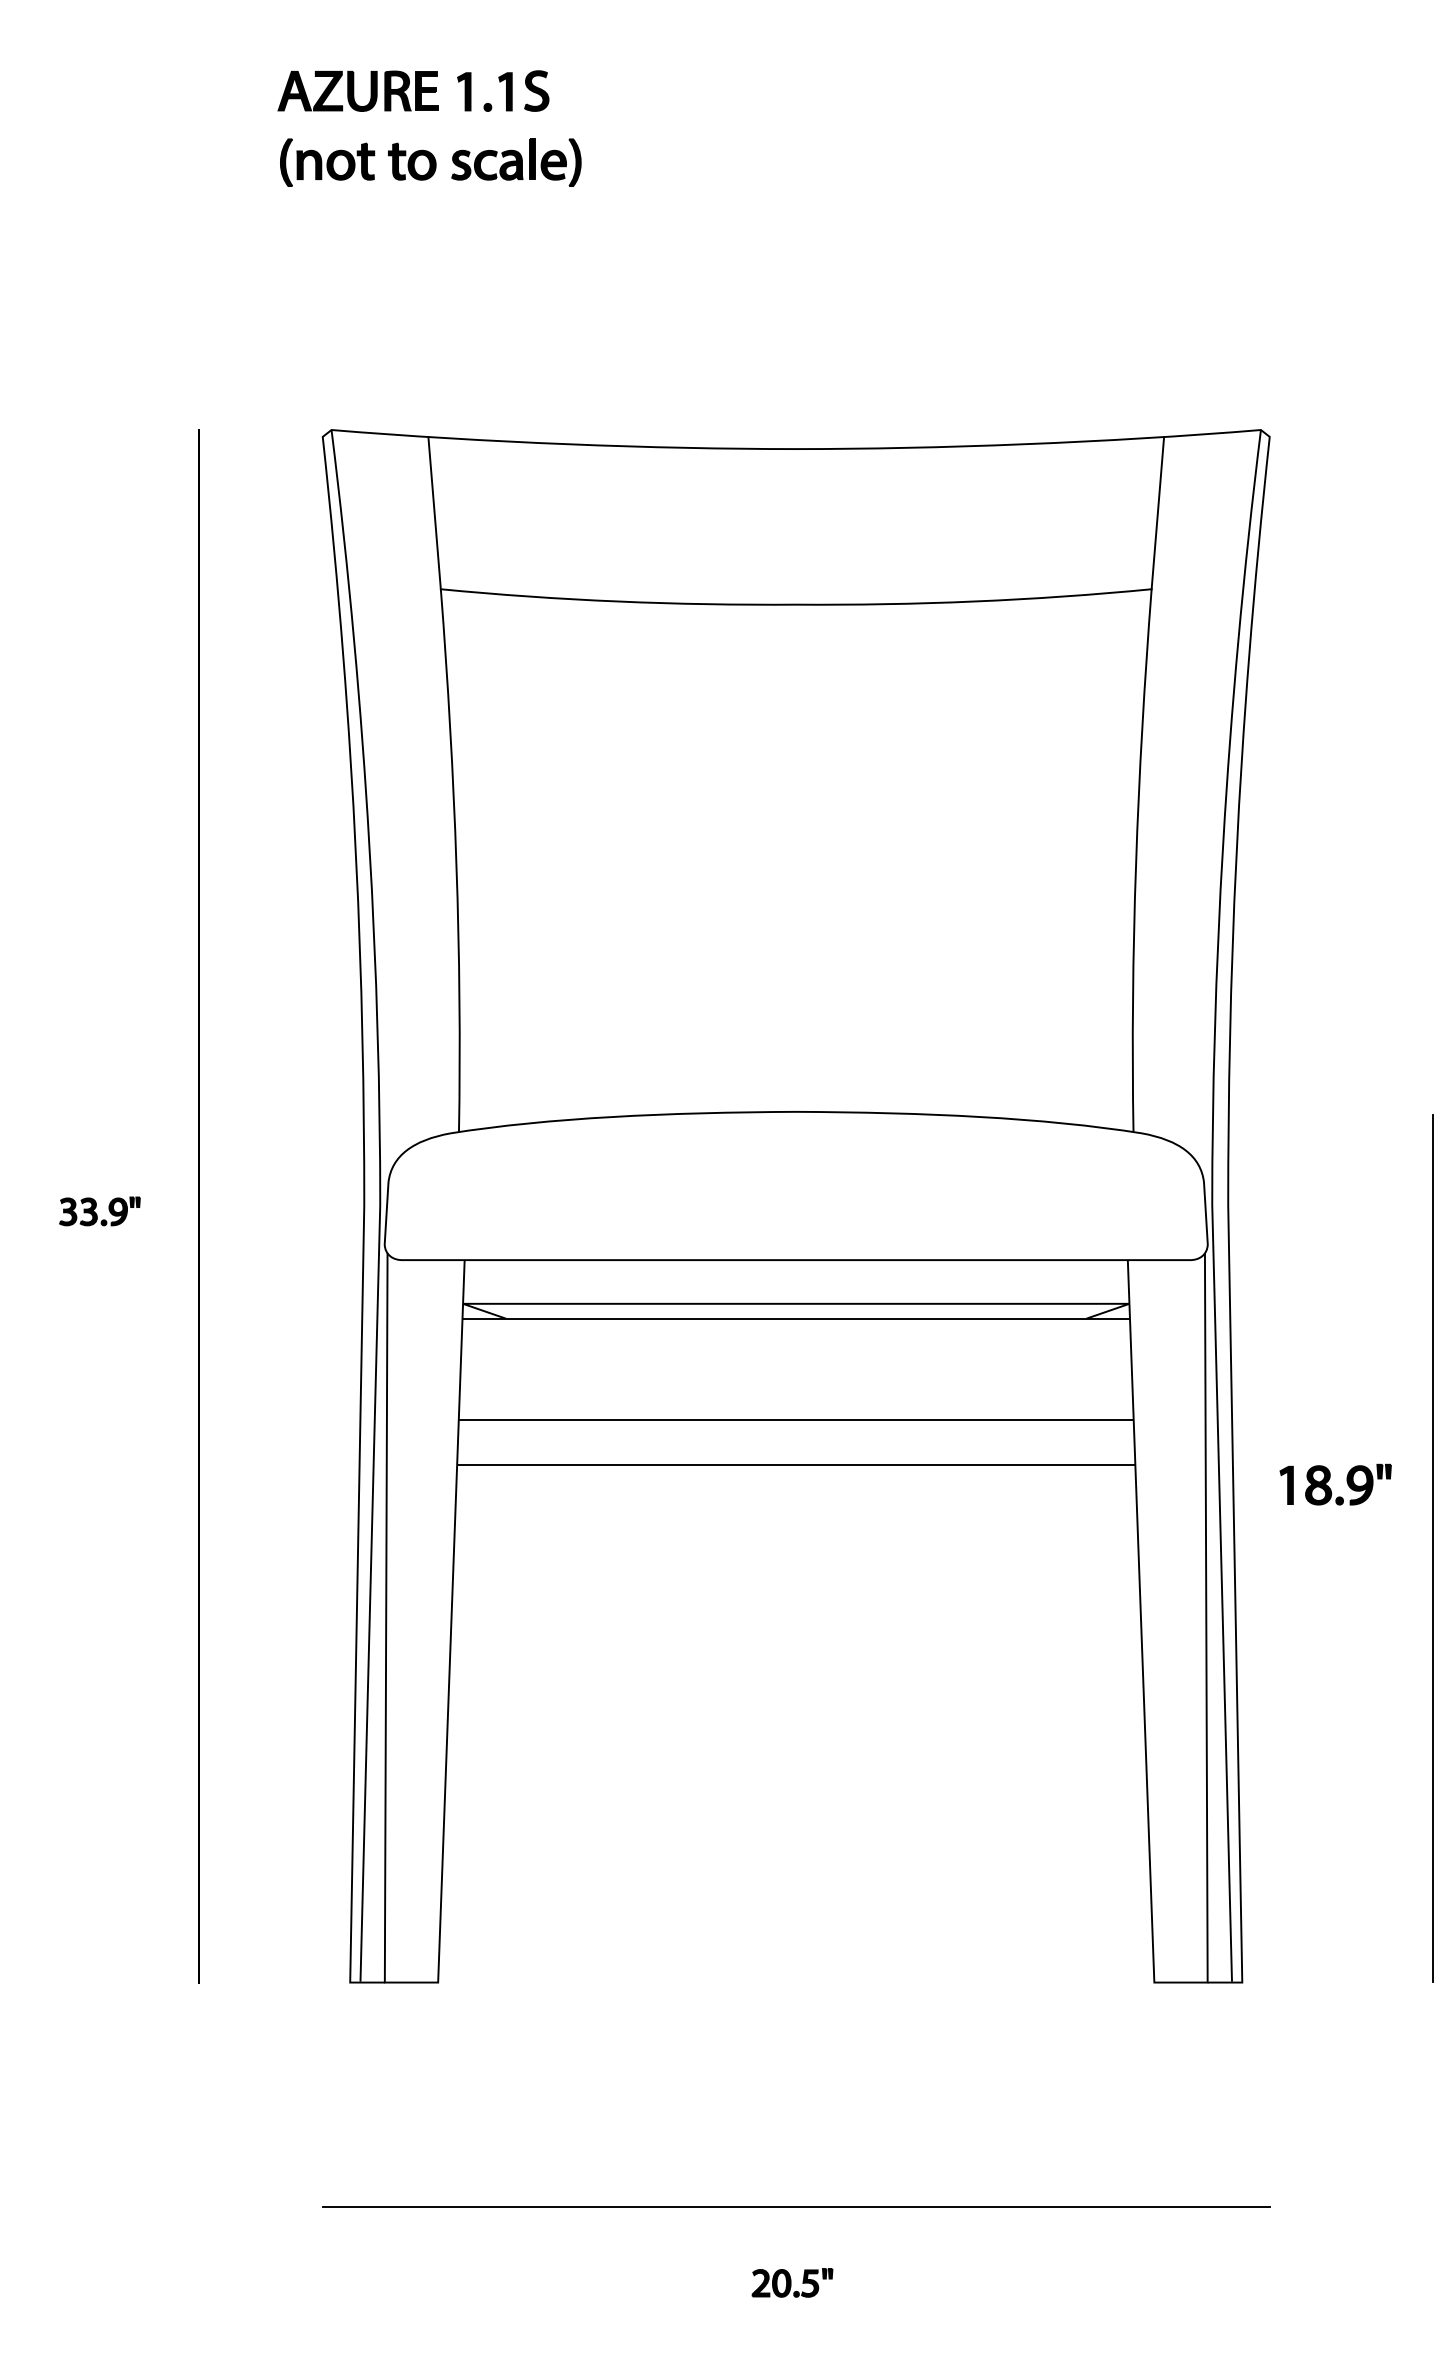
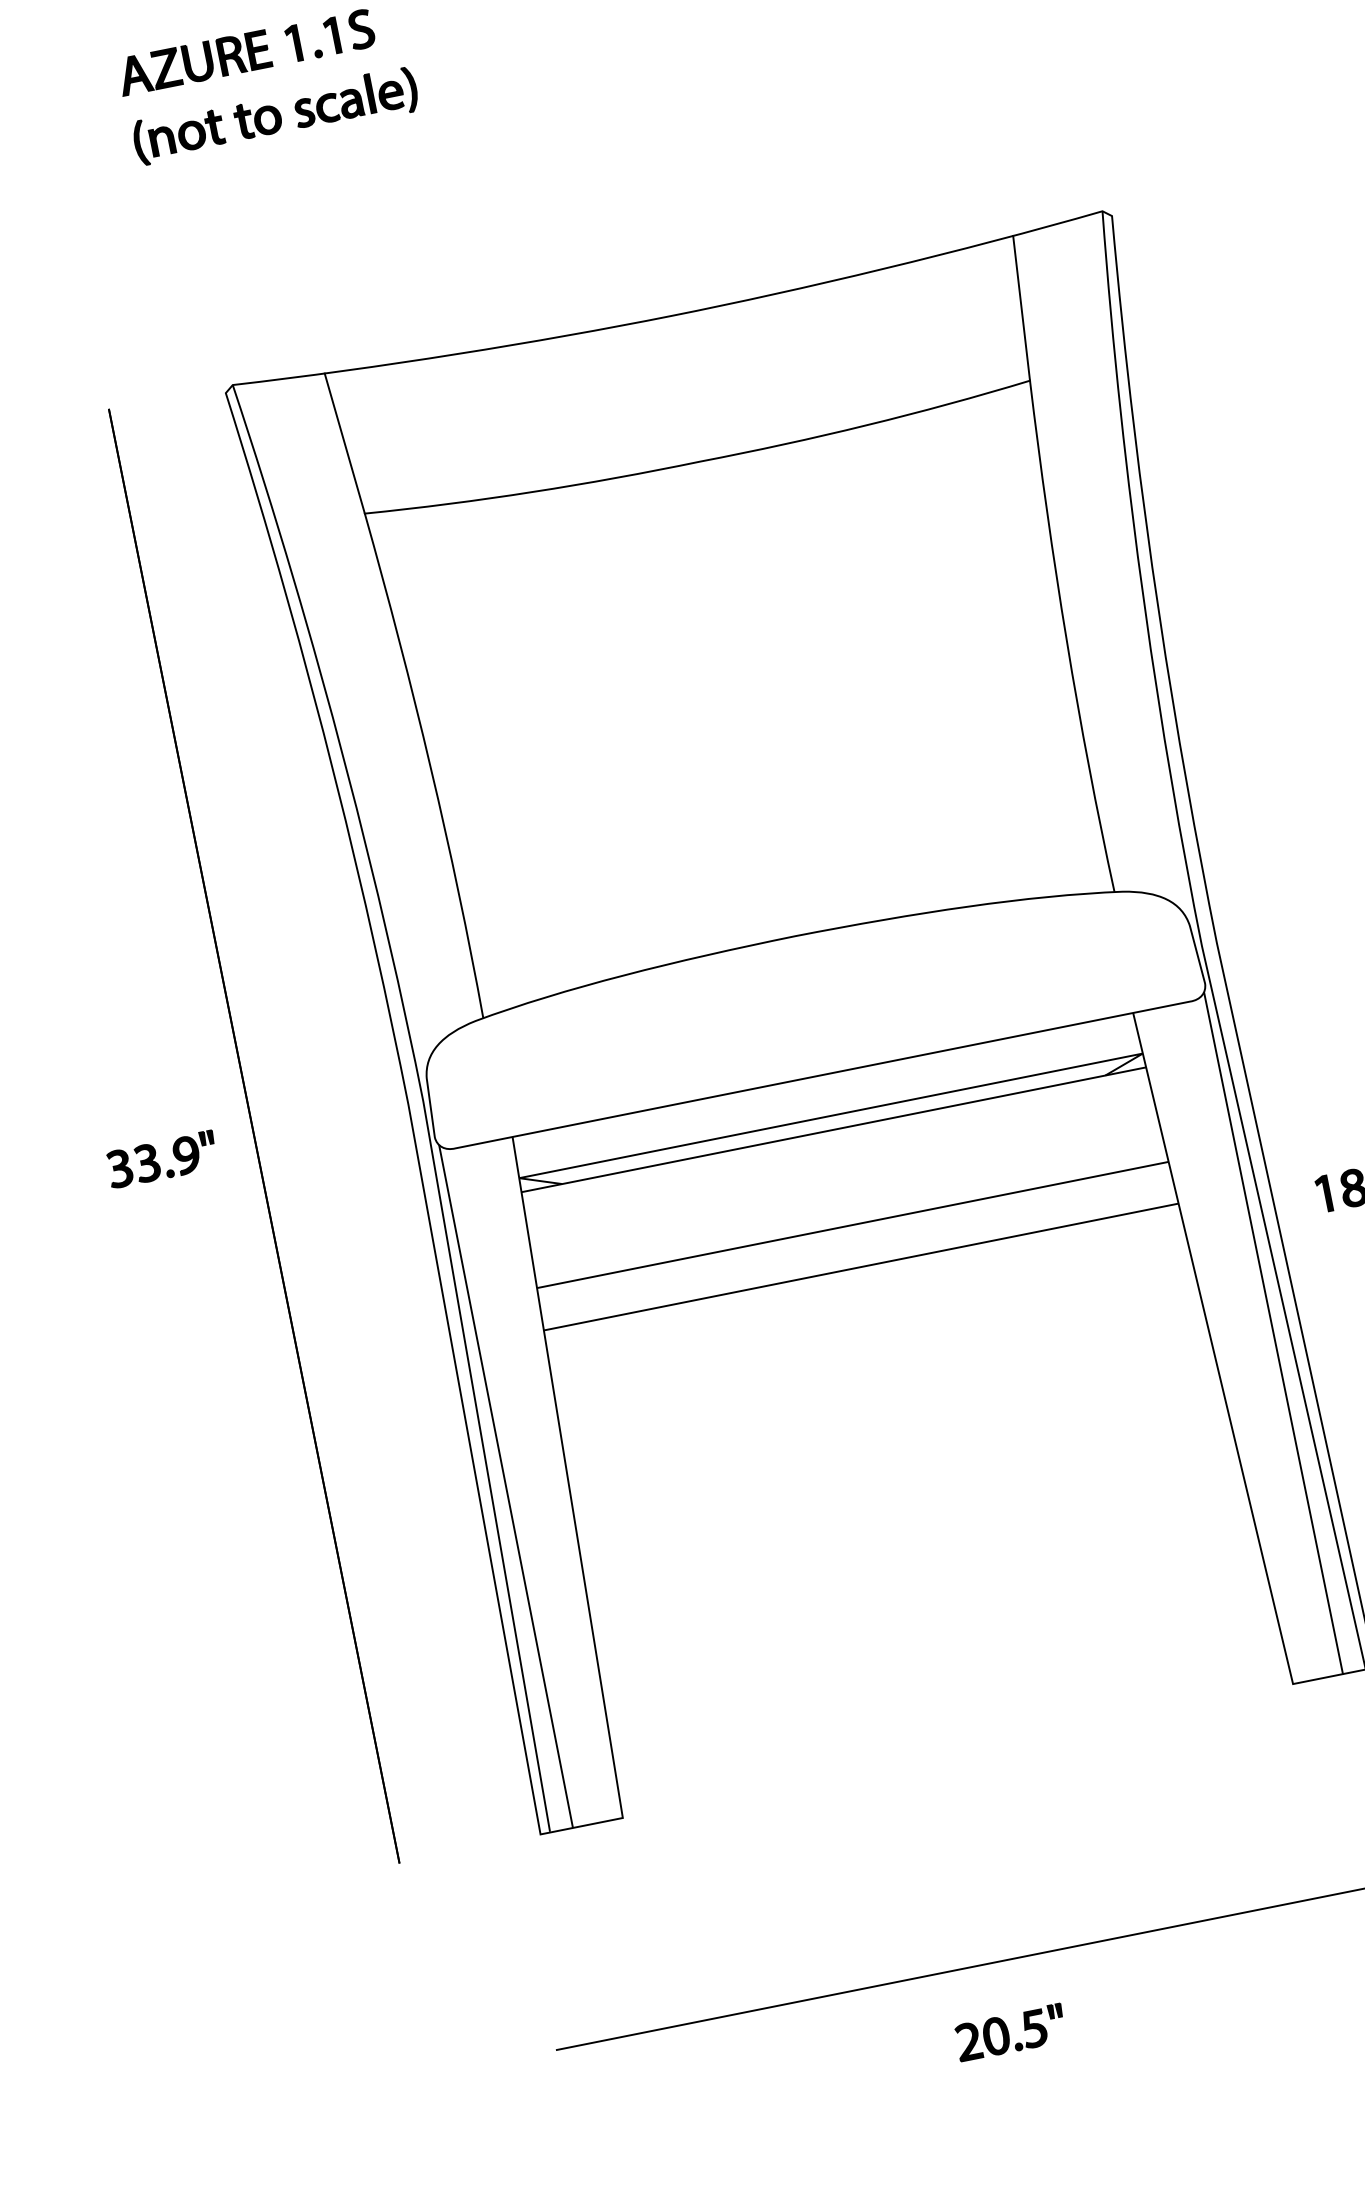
part: (99, 1211) -> (161, 1159), size x1.43
part: (792, 2282) -> (1010, 2032), size x1.43

